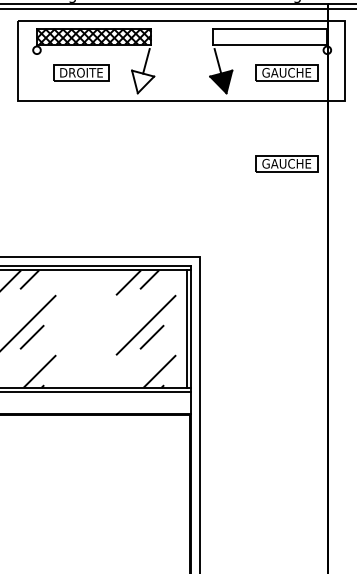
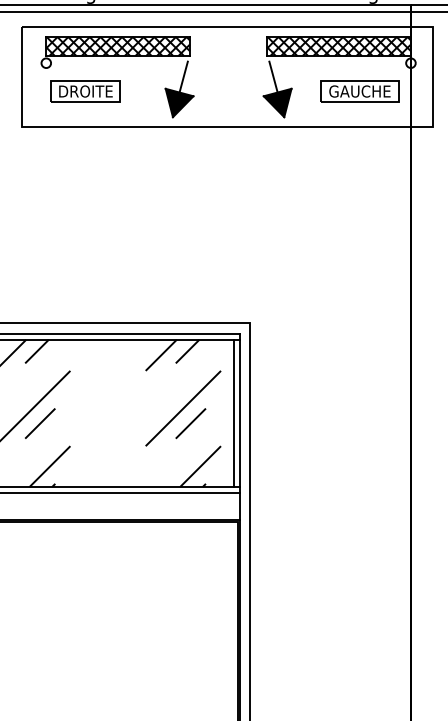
hatch: (269, 36) -> (338, 45), added
part: (81, 72) -> (85, 91), moved
fill: (143, 81) -> (180, 102), added
part: (286, 163) -> (359, 205), removed

